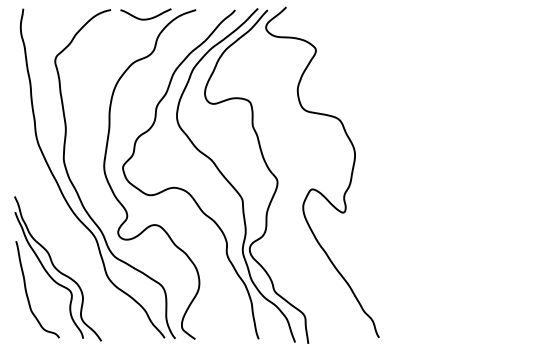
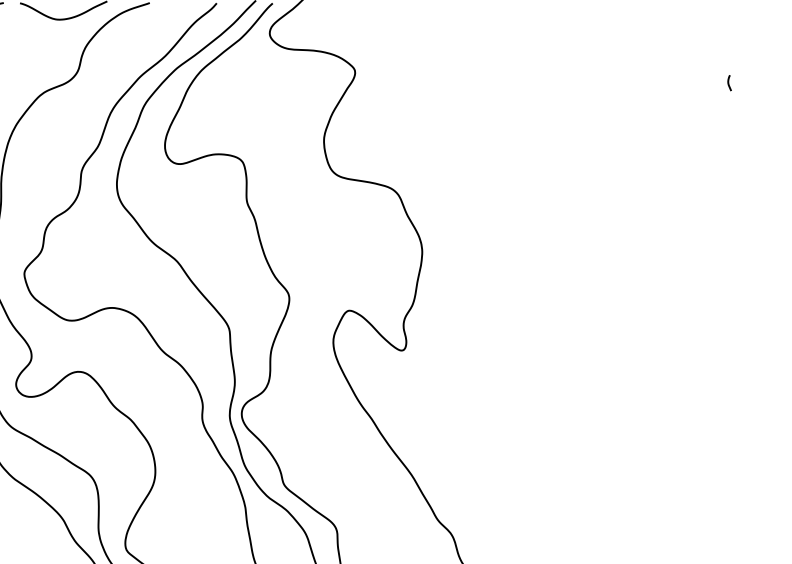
curve: (533, 56) -> (728, 82), added

